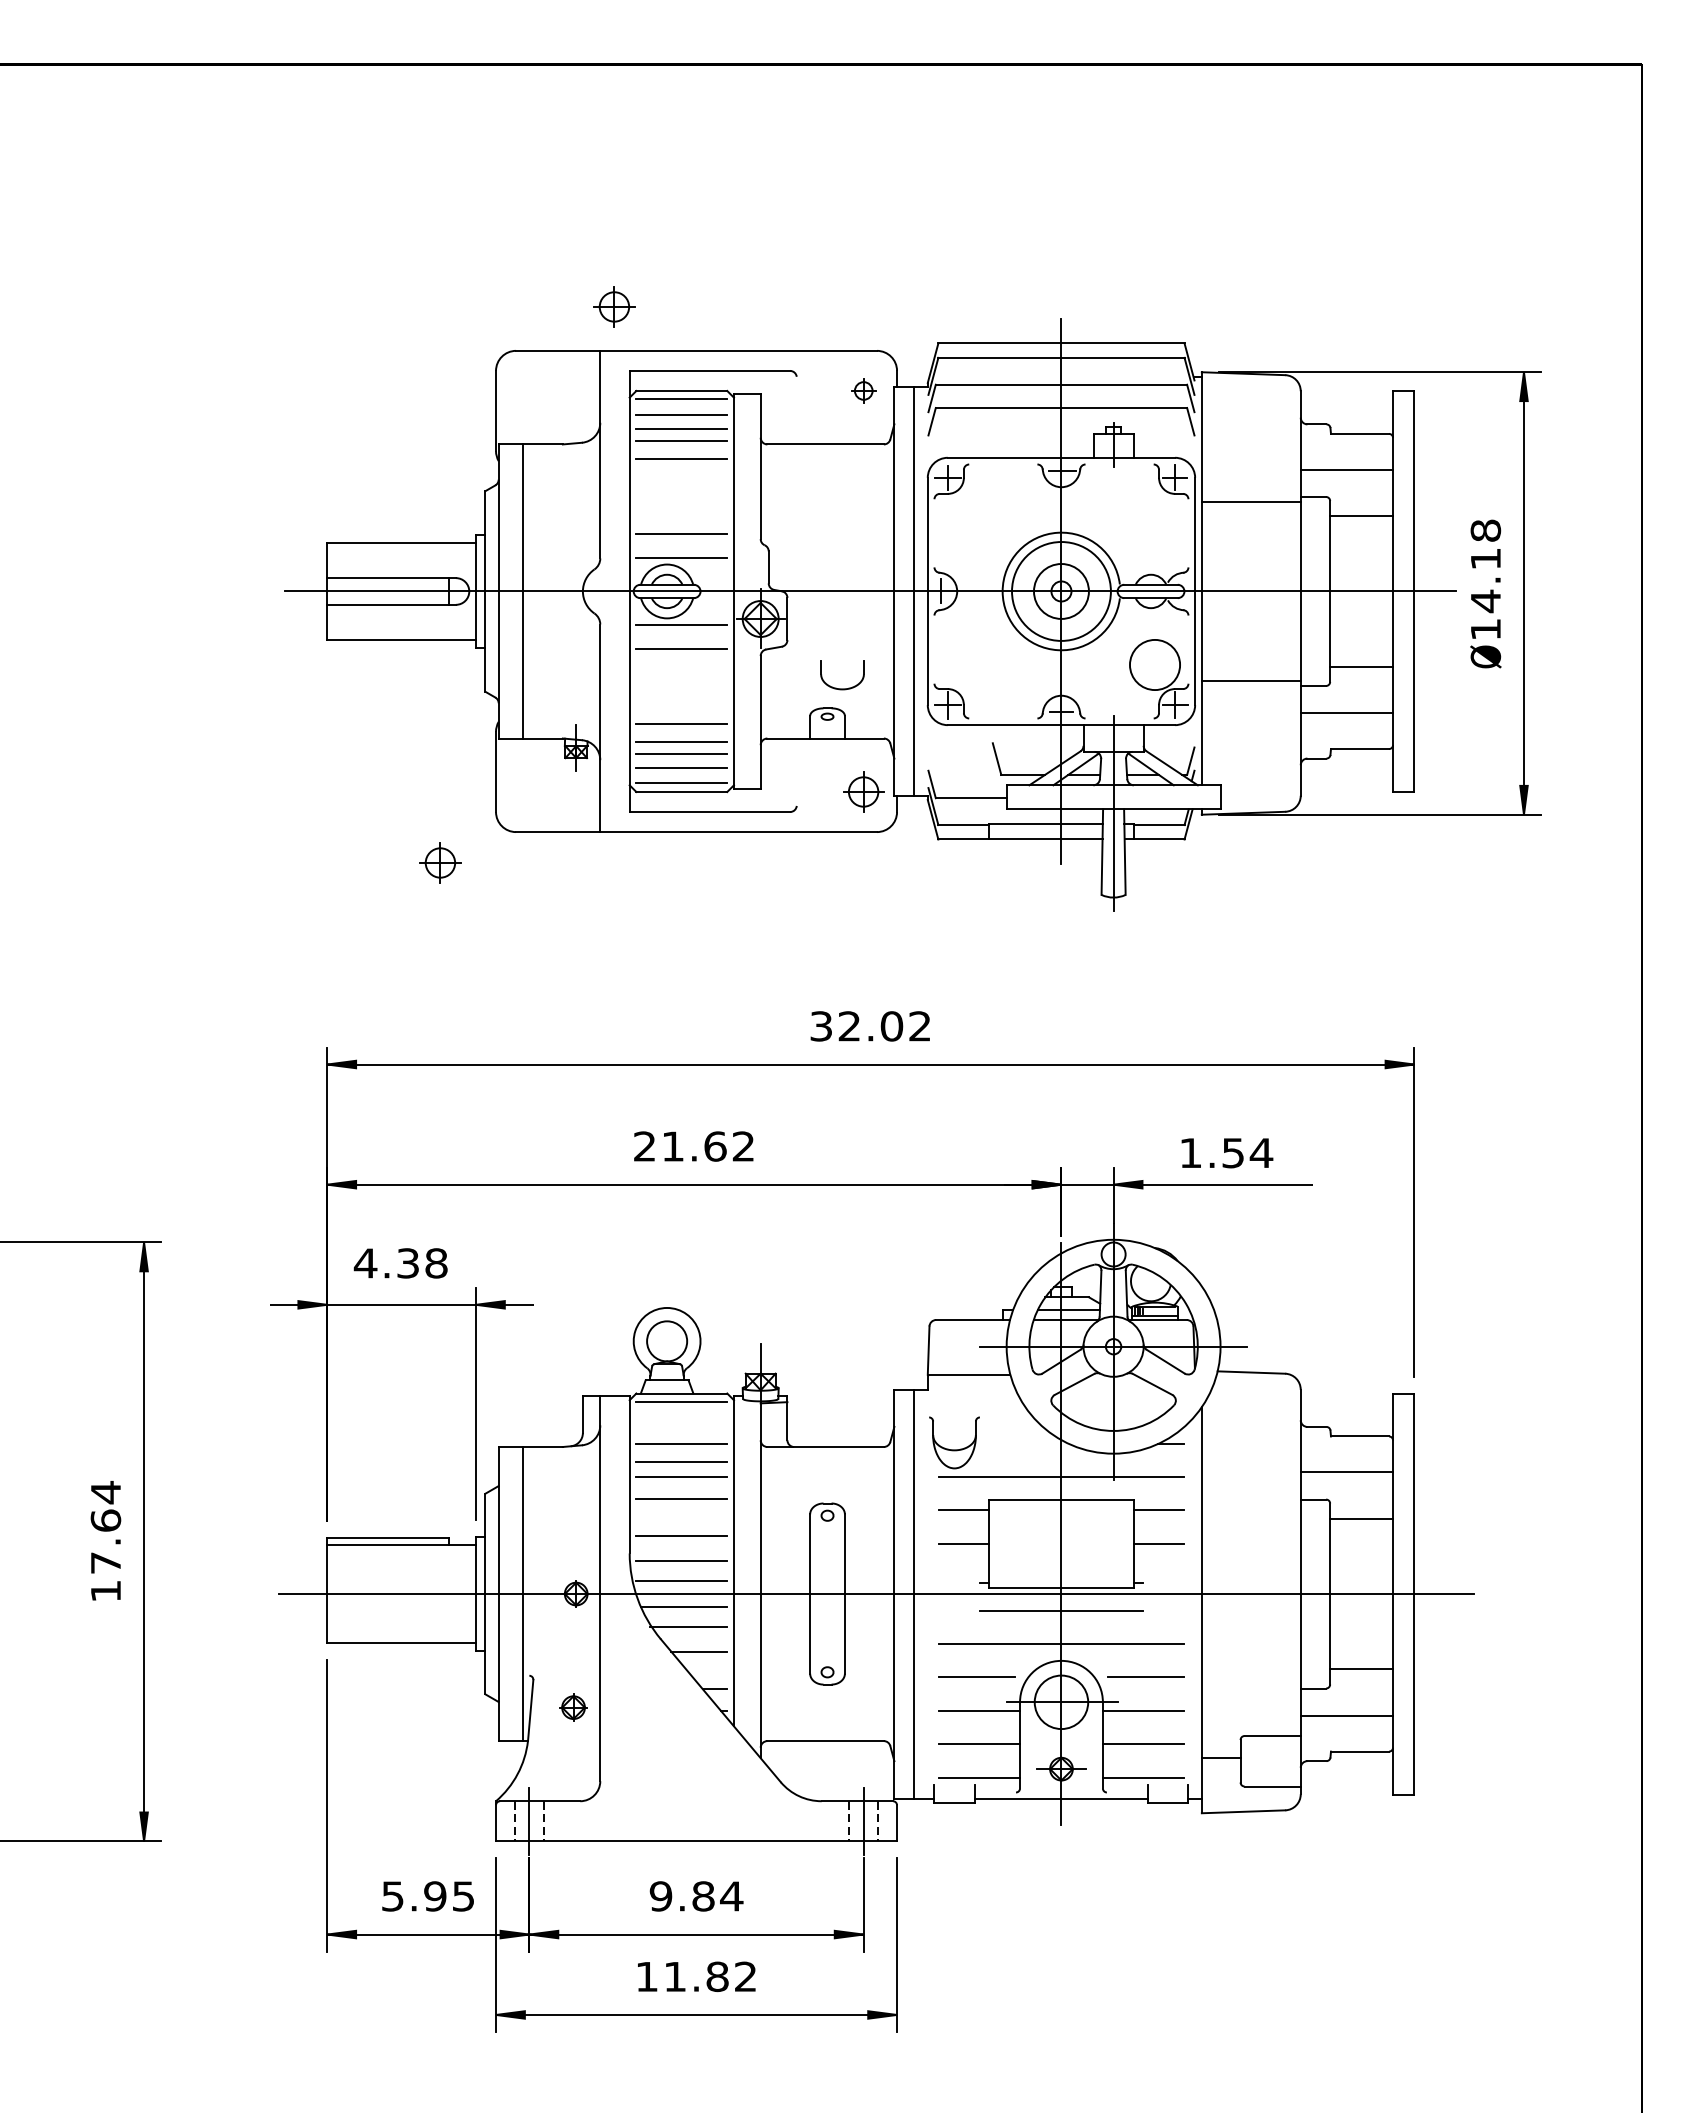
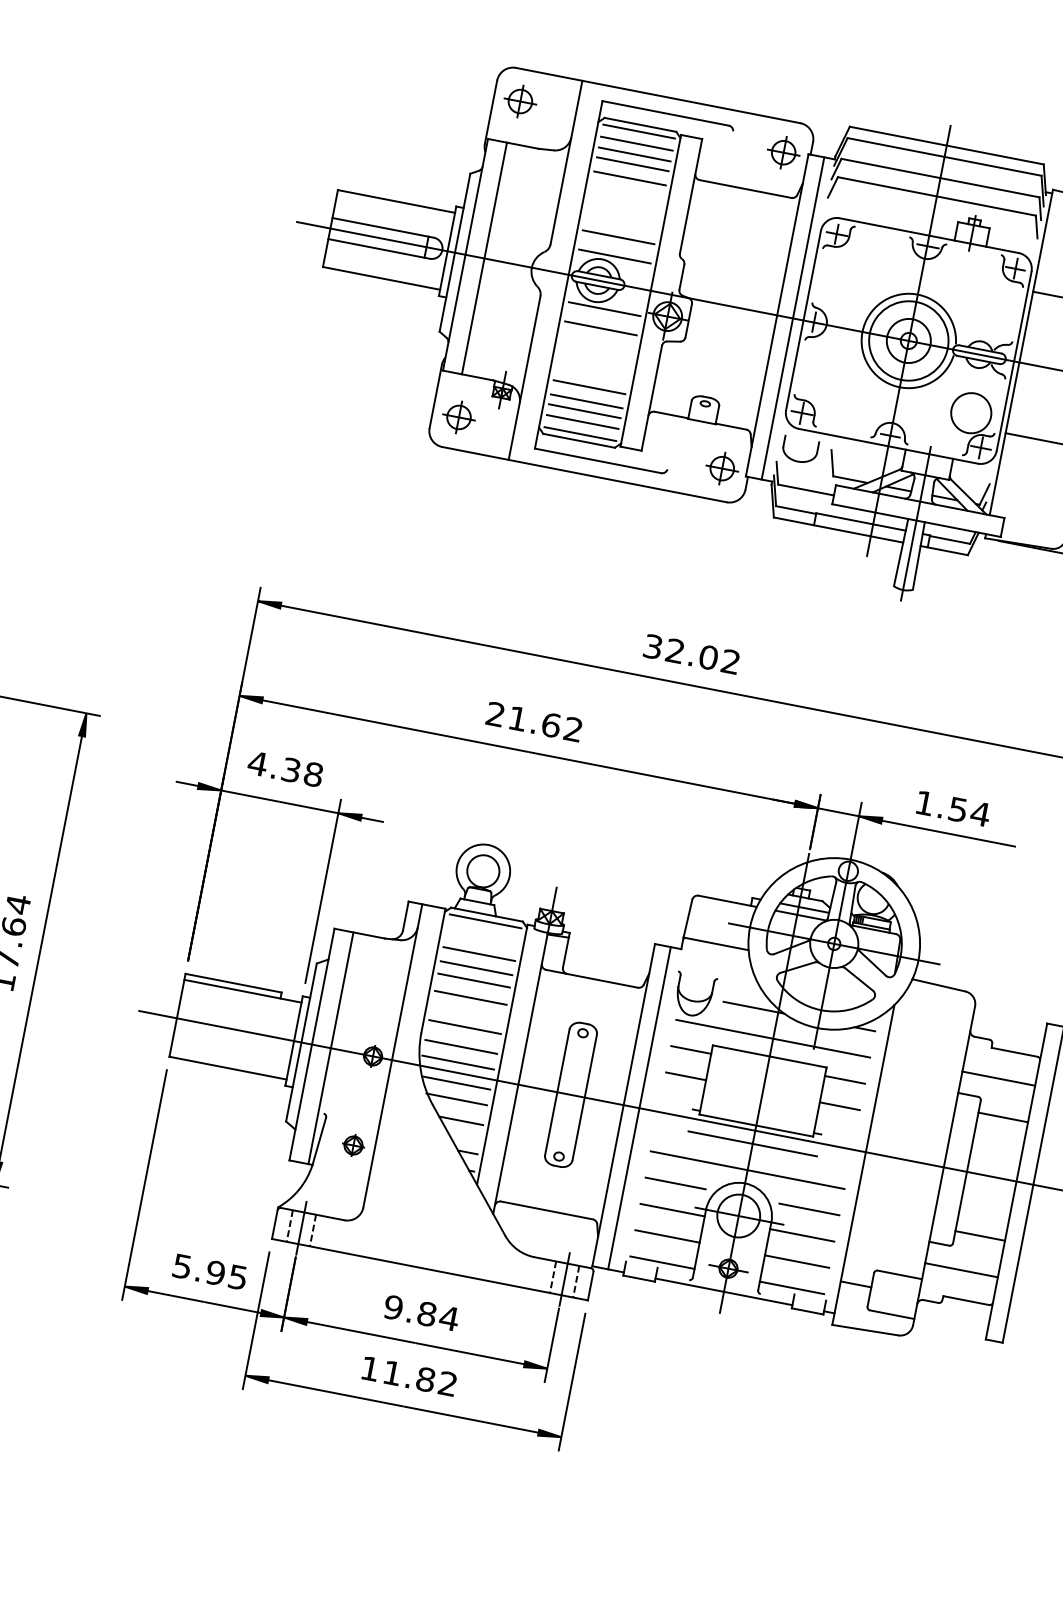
part: (614, 306) -> (520, 101), moved
part: (863, 390) -> (783, 152), size x1.67
part: (842, 688) -> (798, 460), moved
part: (440, 862) -> (459, 417), moved
line: (1030, 1443) -> (753, 1007), added

